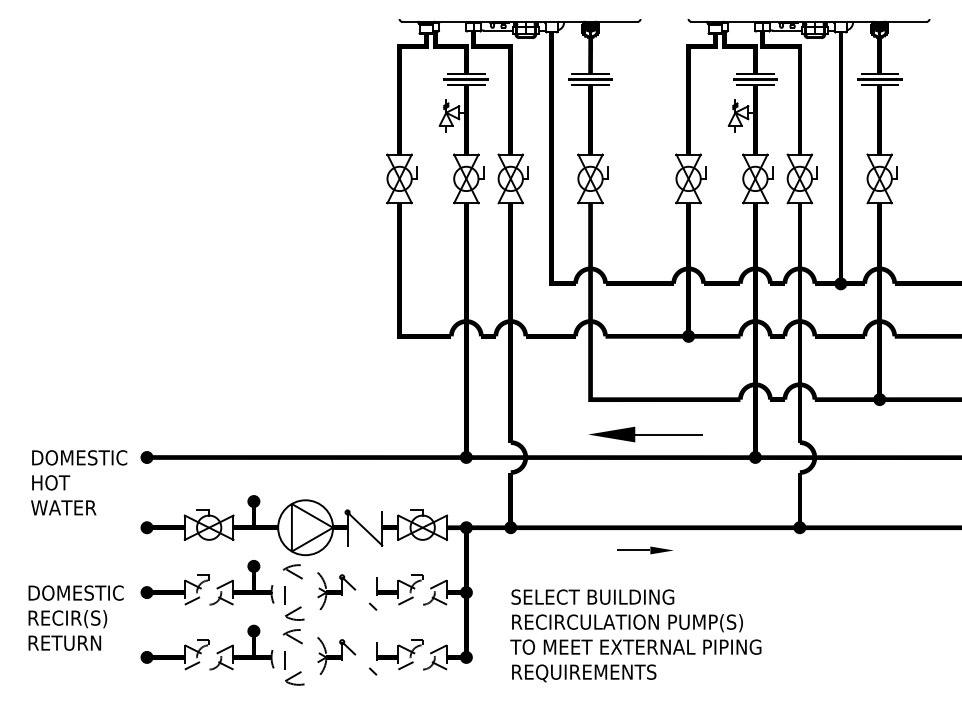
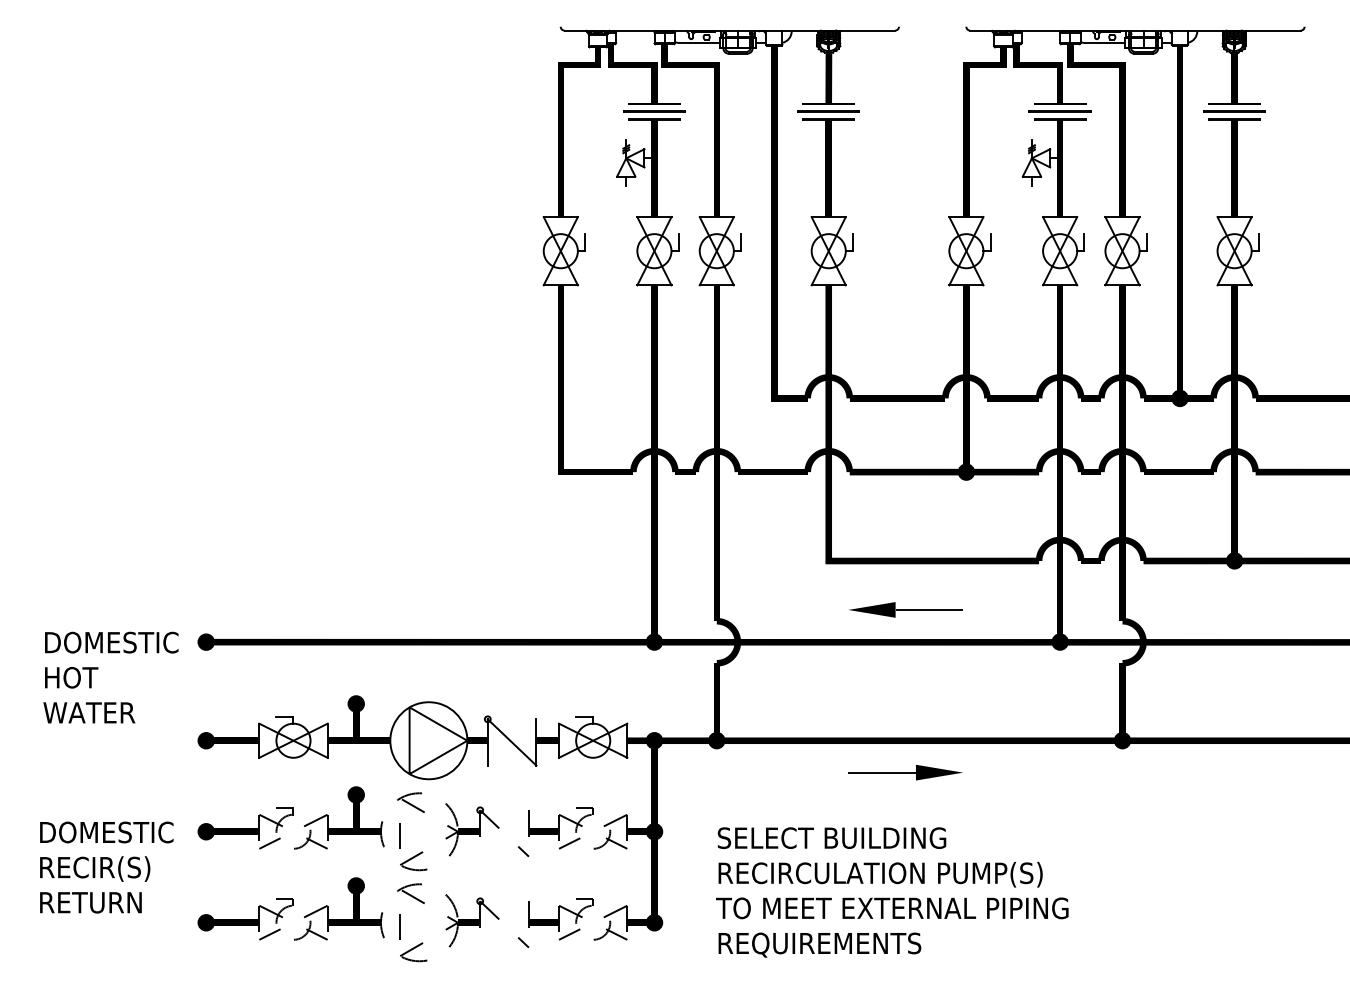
part: (645, 434) -> (905, 609), size x0.71
part: (644, 550) -> (904, 772), size x1.43

